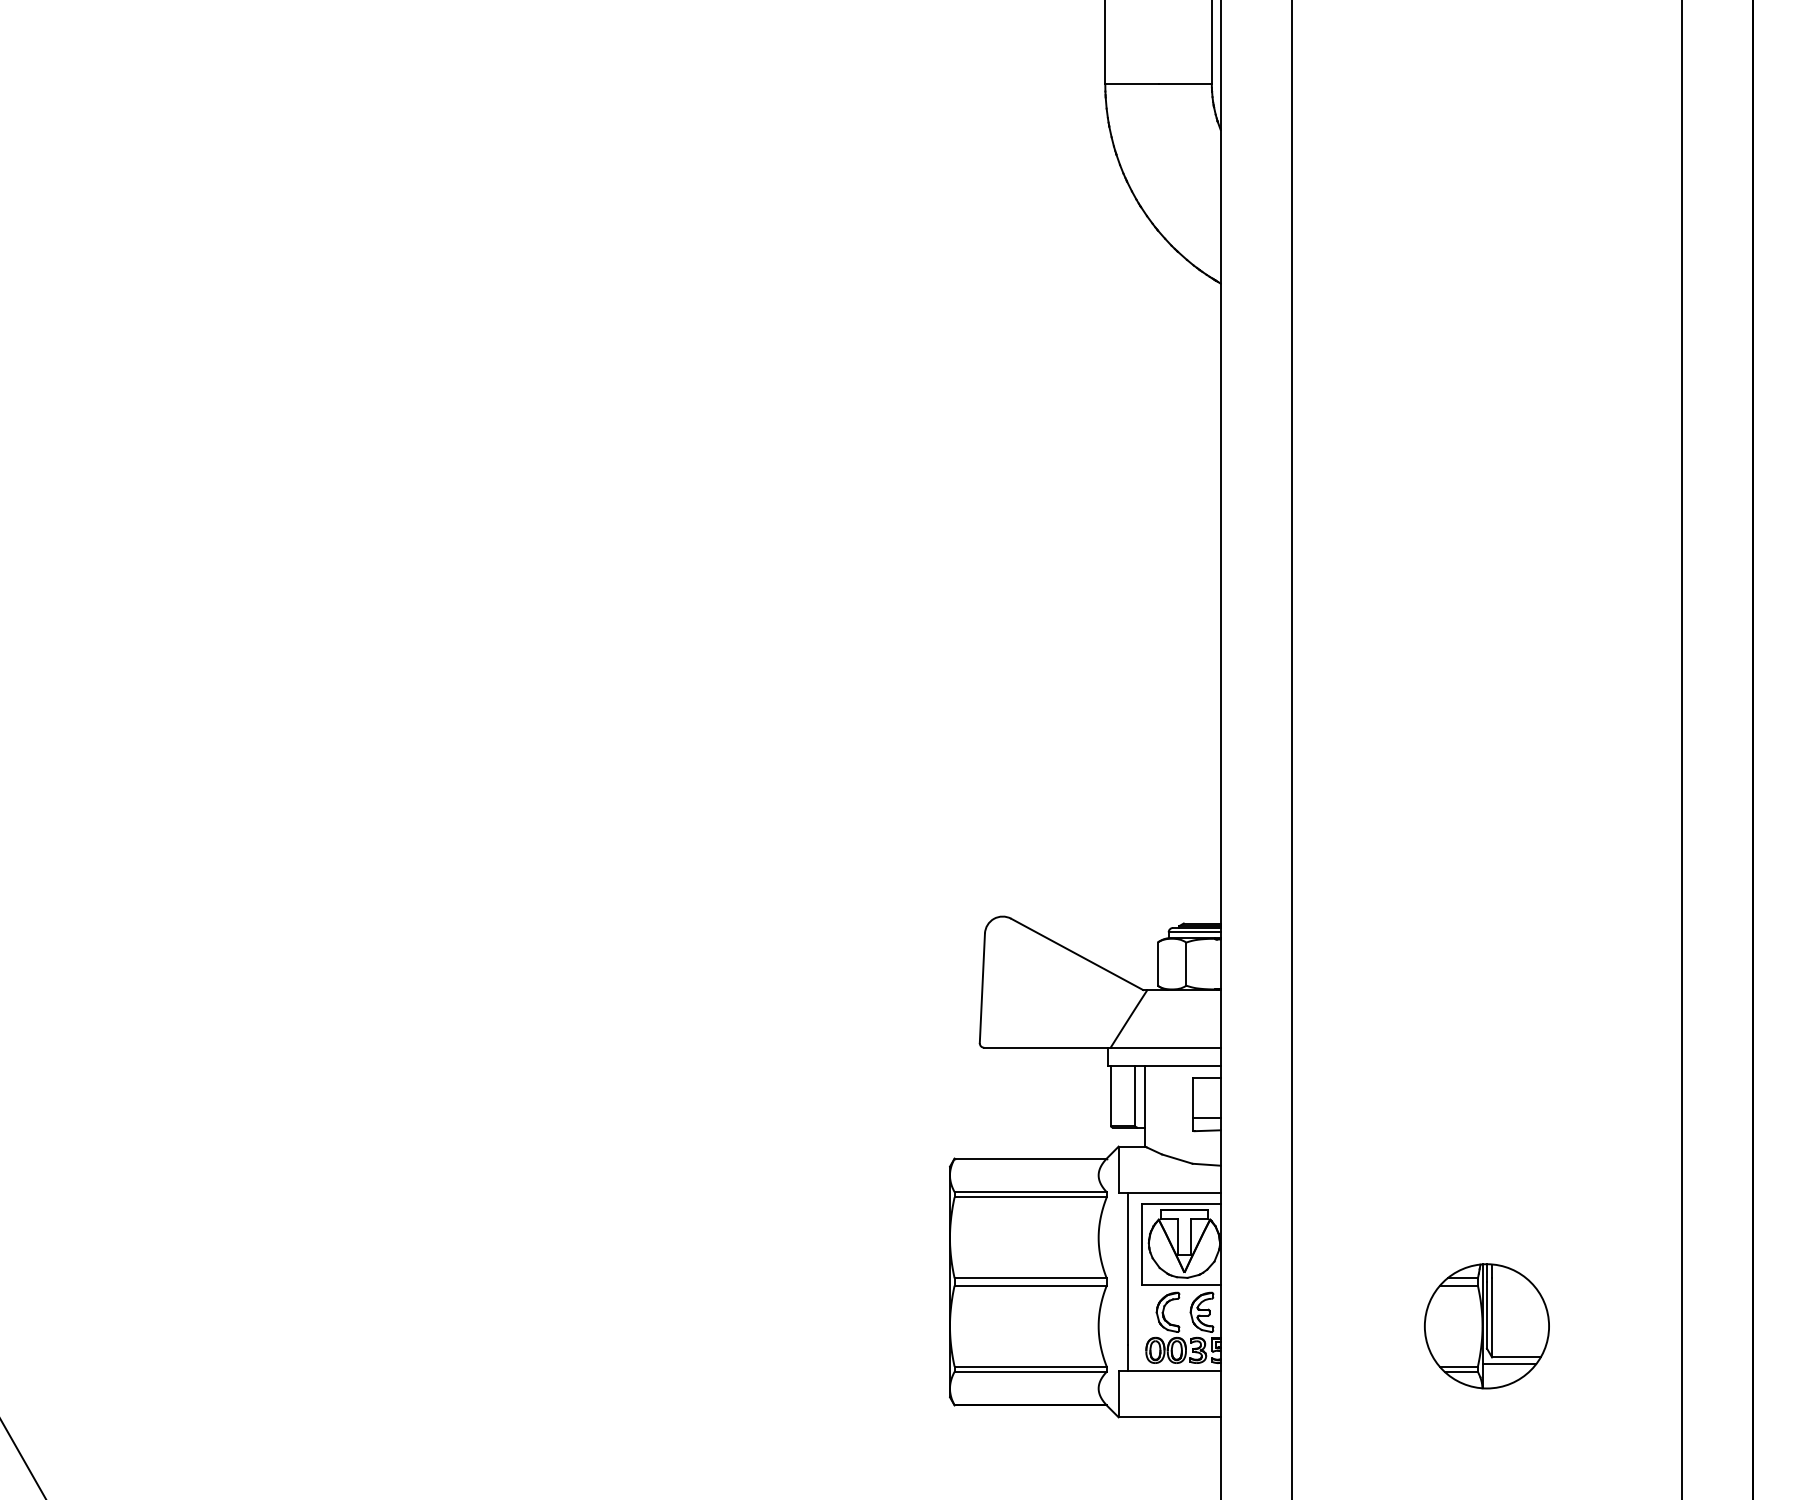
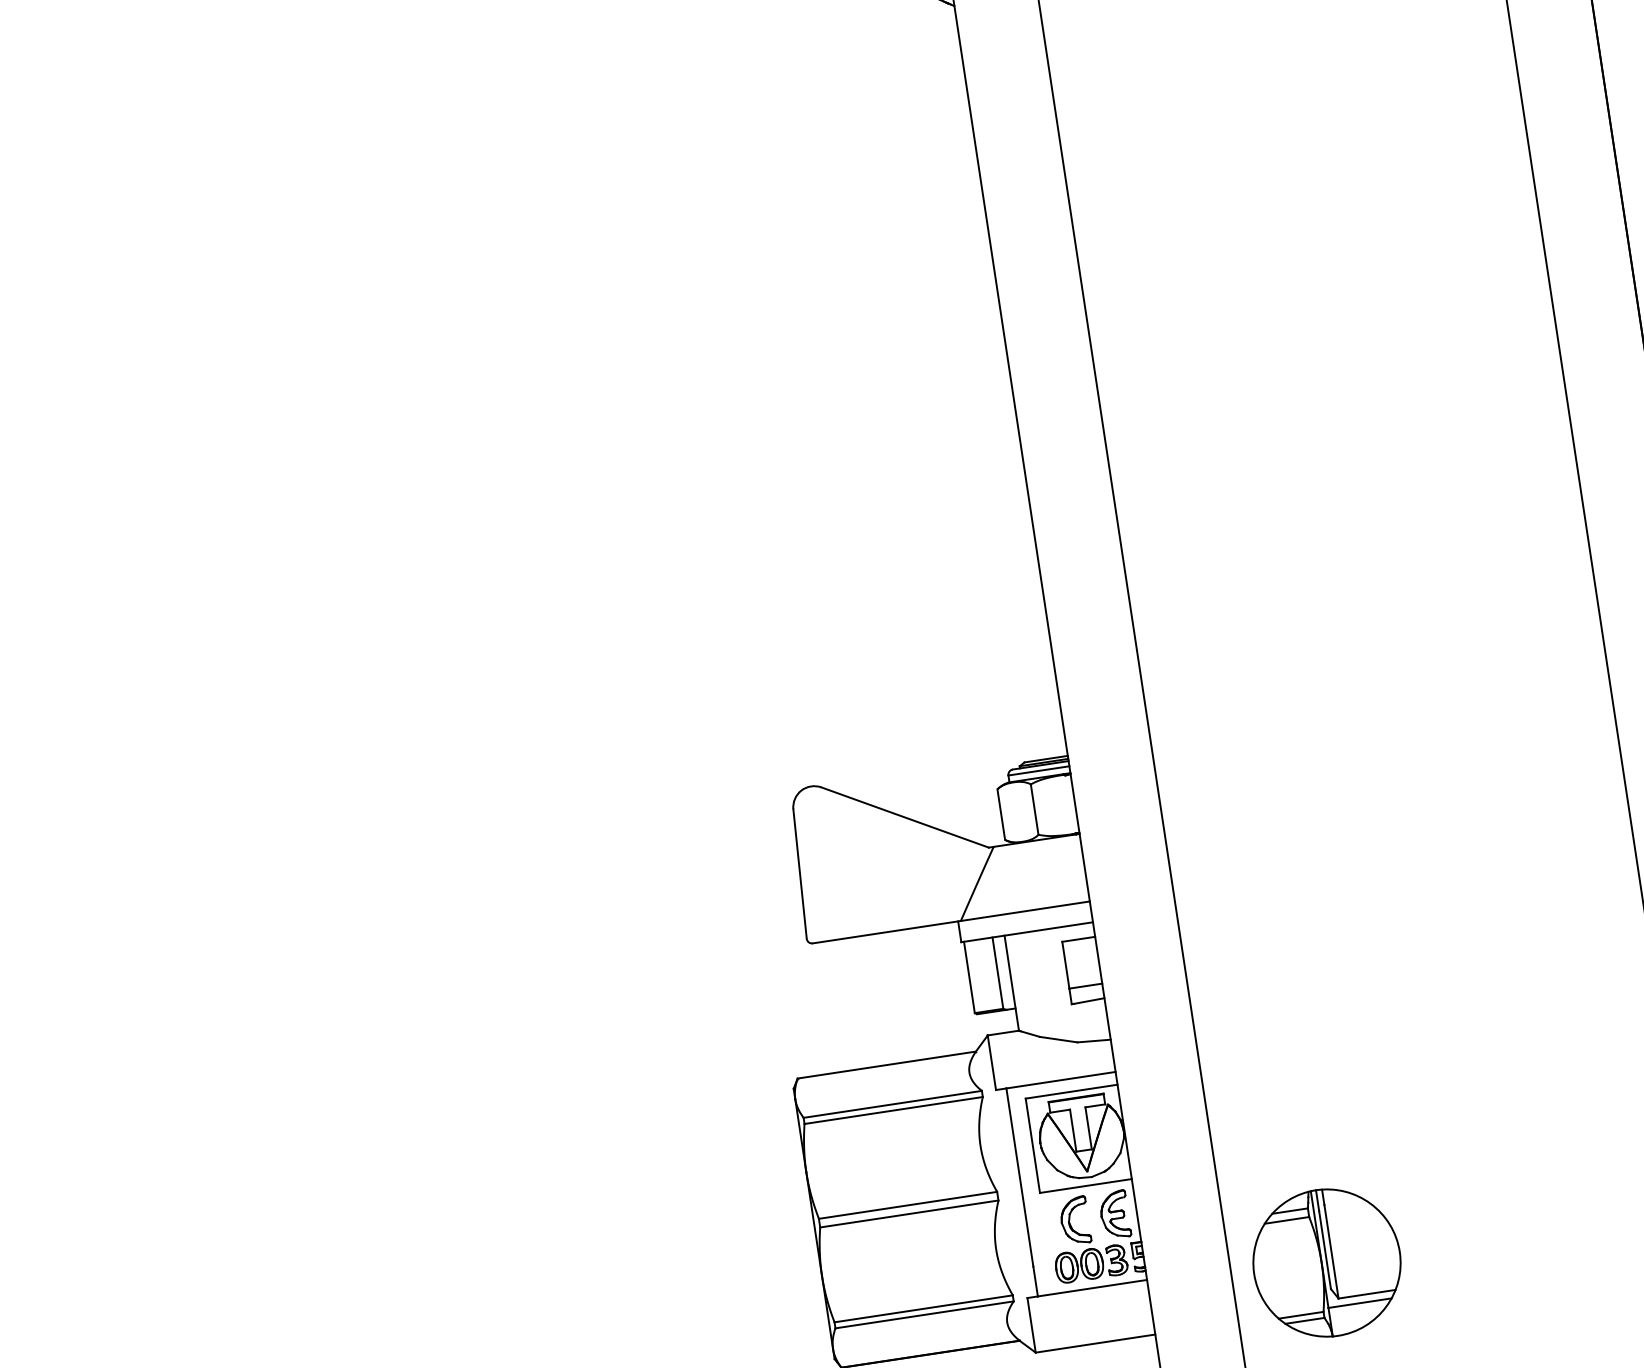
part: (1486, 1326) -> (1326, 1263), moved

